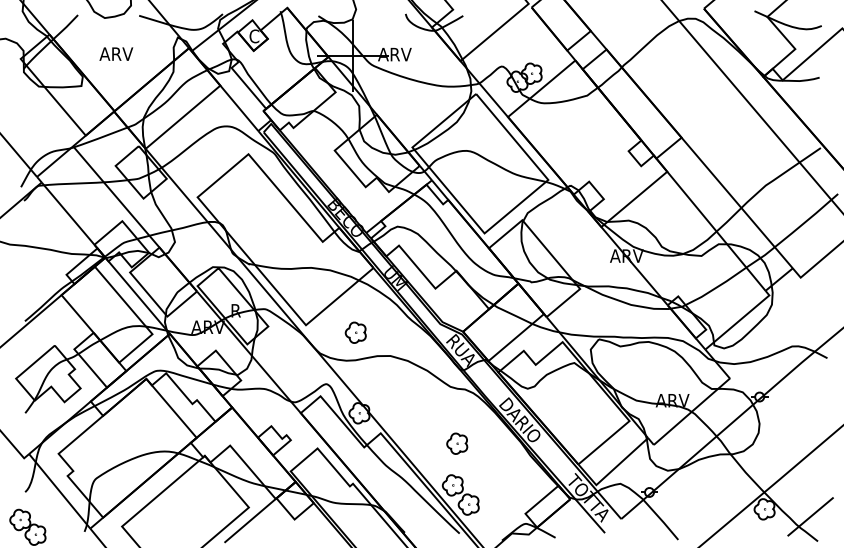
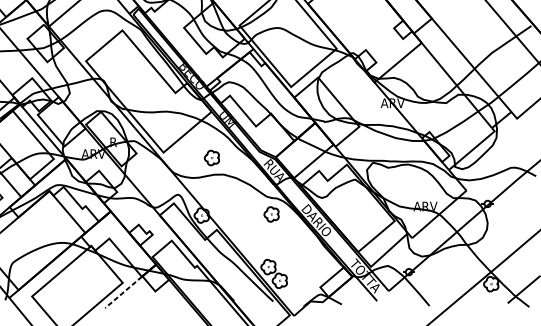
part: (355, 332) -> (211, 157), moved
part: (457, 443) -> (271, 214), moved
line: (250, 520) -> (123, 292), solid -> dashed

